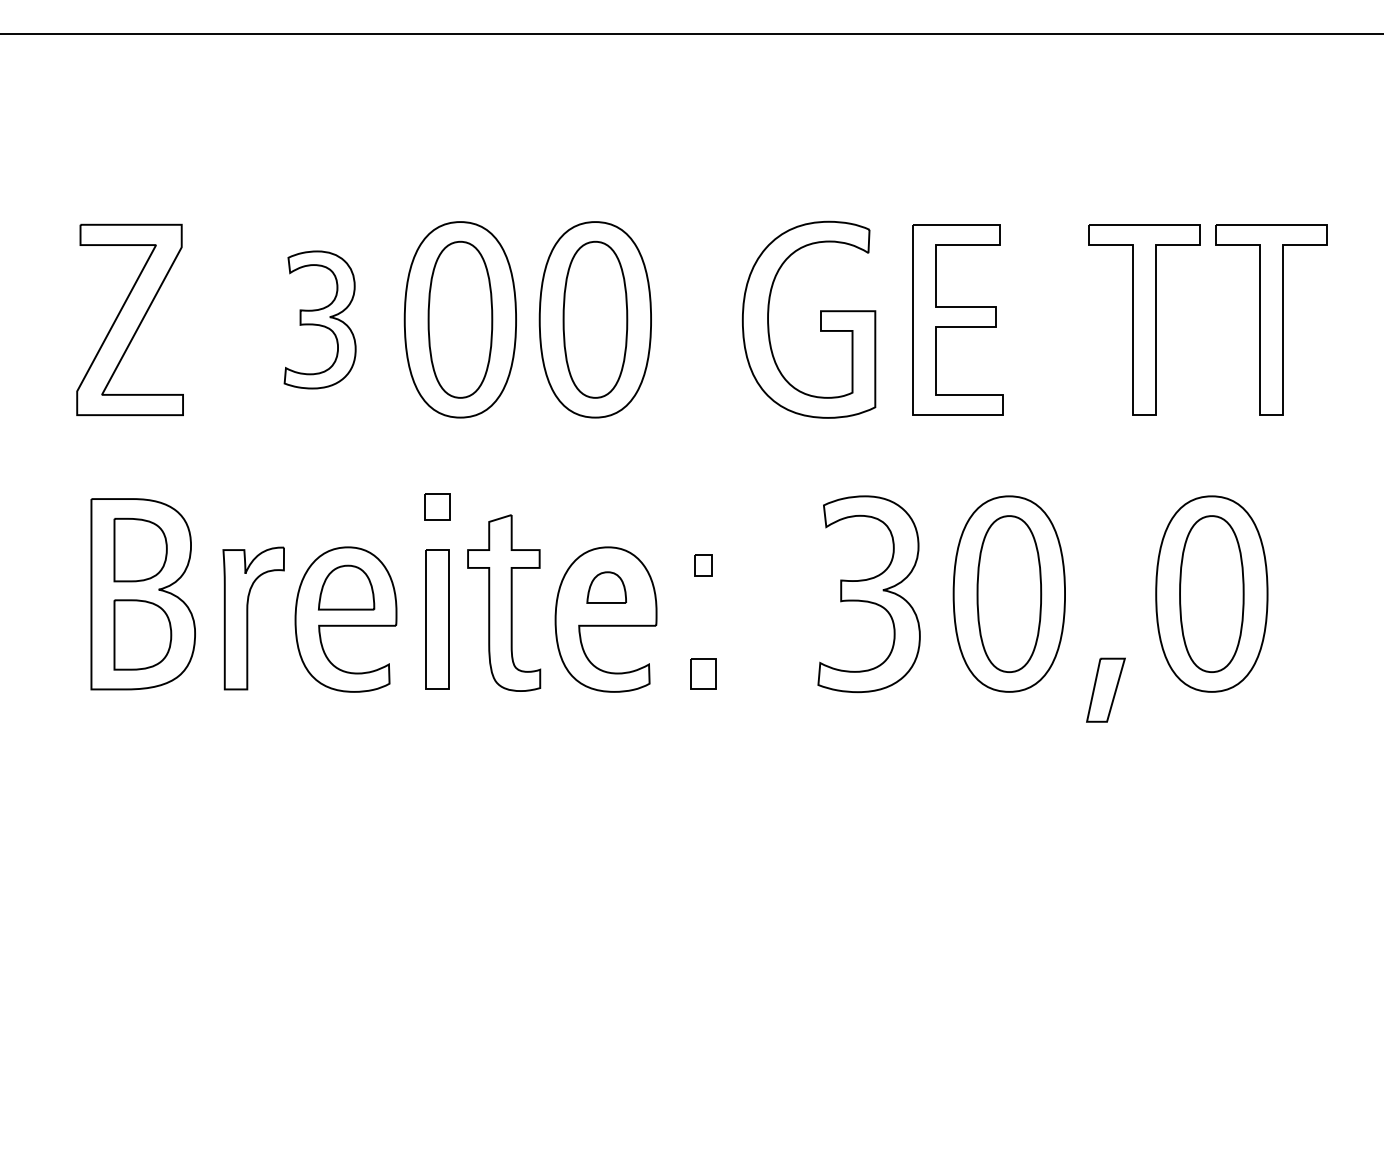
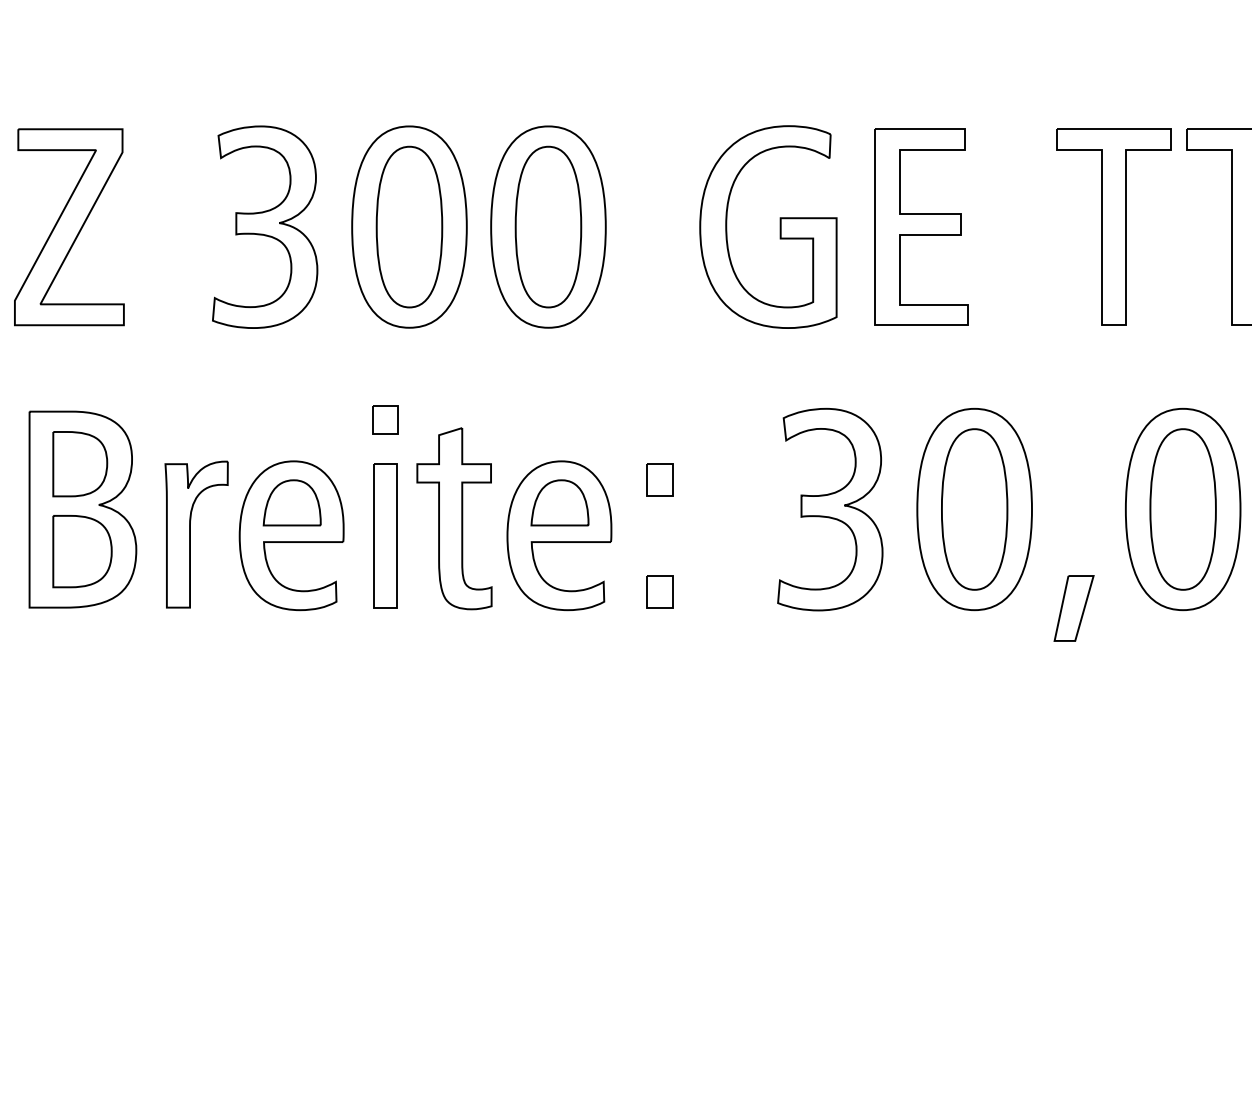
part: (319, 319) -> (264, 226), size x1.43
part: (703, 565) -> (659, 480), size x1.43
part: (606, 587) -> (559, 502), size x1.43

